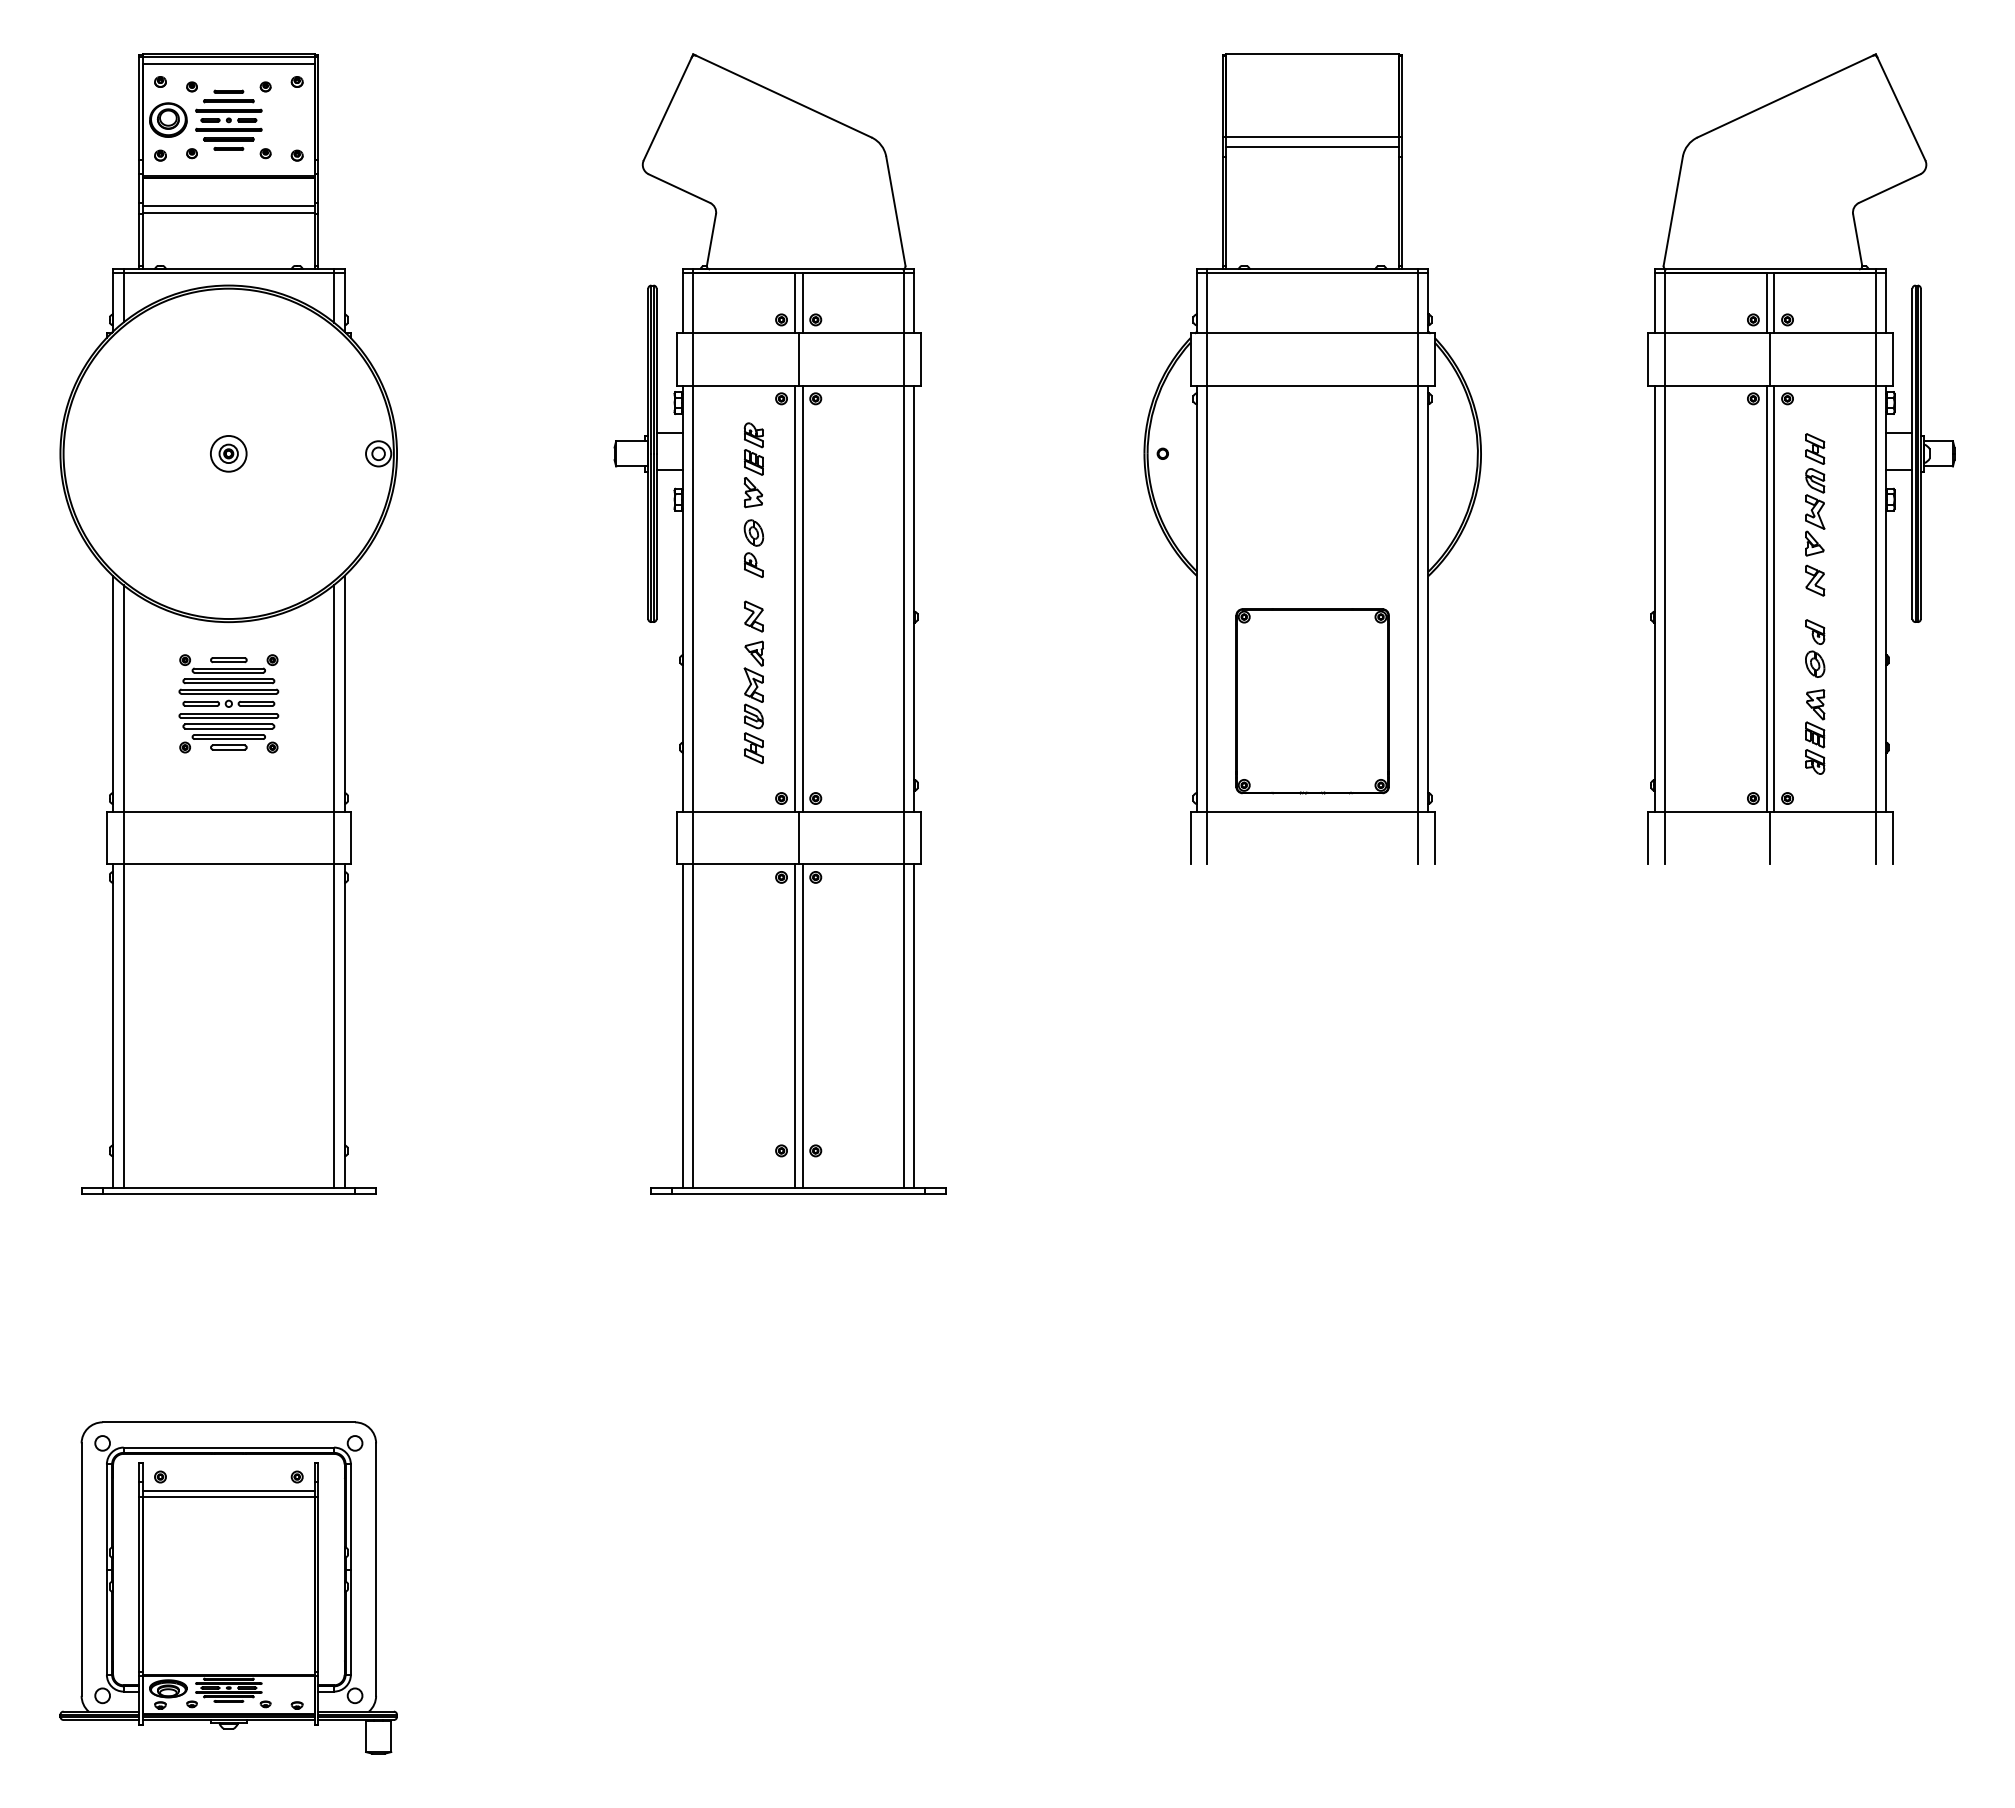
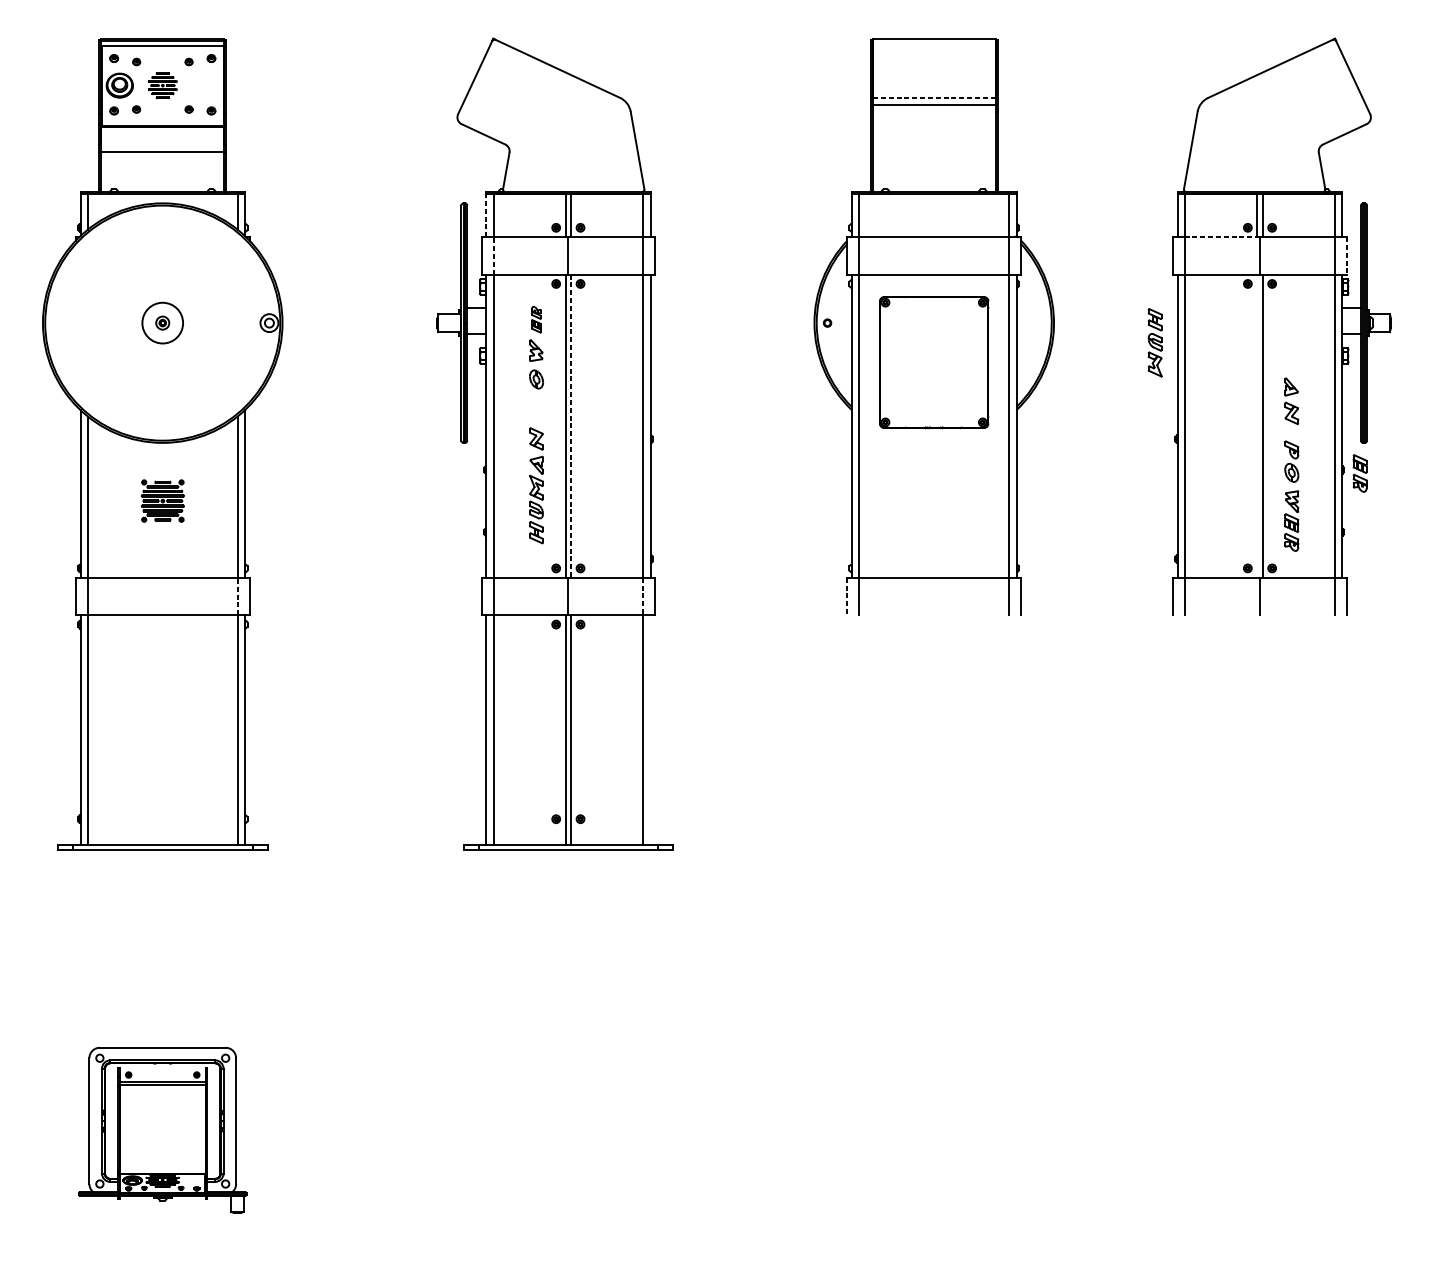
part: (228, 119) -> (162, 85), size x0.6
line: (1312, 137) -> (934, 97), solid -> dashed
line: (228, 206) -> (162, 147), removed
line: (682, 302) -> (485, 215), solid -> dashed
line: (1717, 333) -> (1222, 237), solid -> dashed
line: (693, 358) -> (493, 255), solid -> dashed
line: (1892, 359) -> (1346, 255), solid -> dashed
part: (753, 448) -> (536, 319), size x0.7
circle: (228, 453) -> (162, 322), size x1.6
part: (1815, 481) -> (1155, 342), moved
part: (753, 564) -> (536, 401), removed
line: (1766, 598) -> (1257, 426), removed
line: (802, 599) -> (571, 426), solid -> dashed
part: (1911, 664) -> (1360, 473), added
part: (1312, 701) -> (934, 362), moved
part: (228, 703) -> (162, 500), size x0.6
line: (334, 837) -> (238, 596), solid -> dashed
line: (903, 838) -> (642, 596), solid -> dashed
line: (1190, 838) -> (847, 596), solid -> dashed
line: (914, 1025) -> (650, 729), removed
part: (228, 1587) -> (162, 1129), size x0.7

